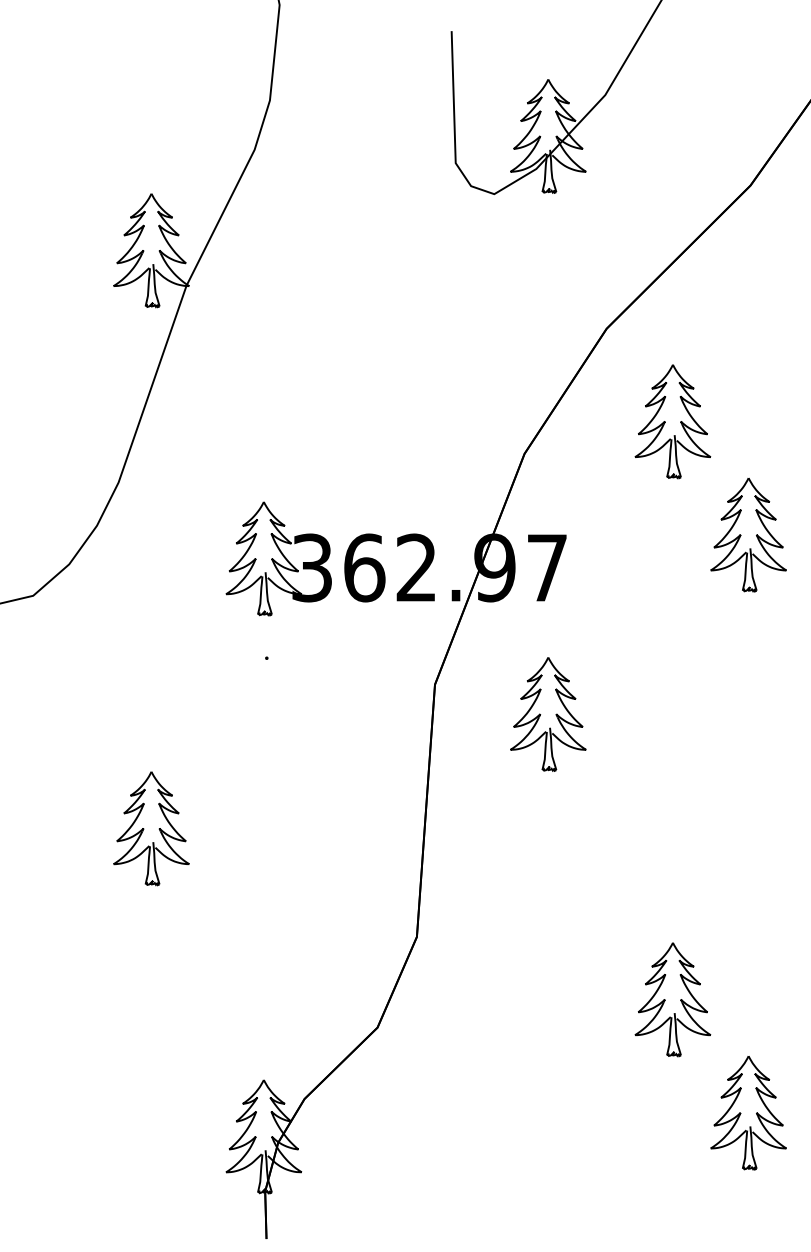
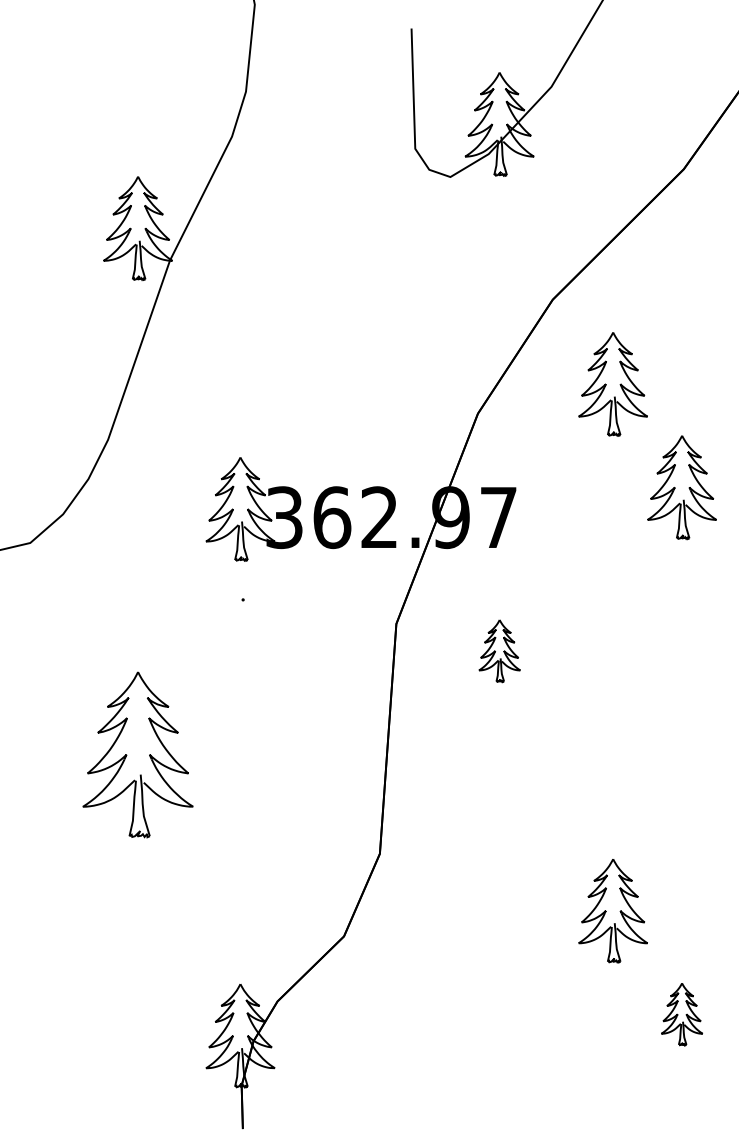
part: (548, 714) -> (499, 651), size x0.6
part: (151, 828) -> (138, 754), size x1.6
part: (748, 1113) -> (682, 1014), size x0.6

